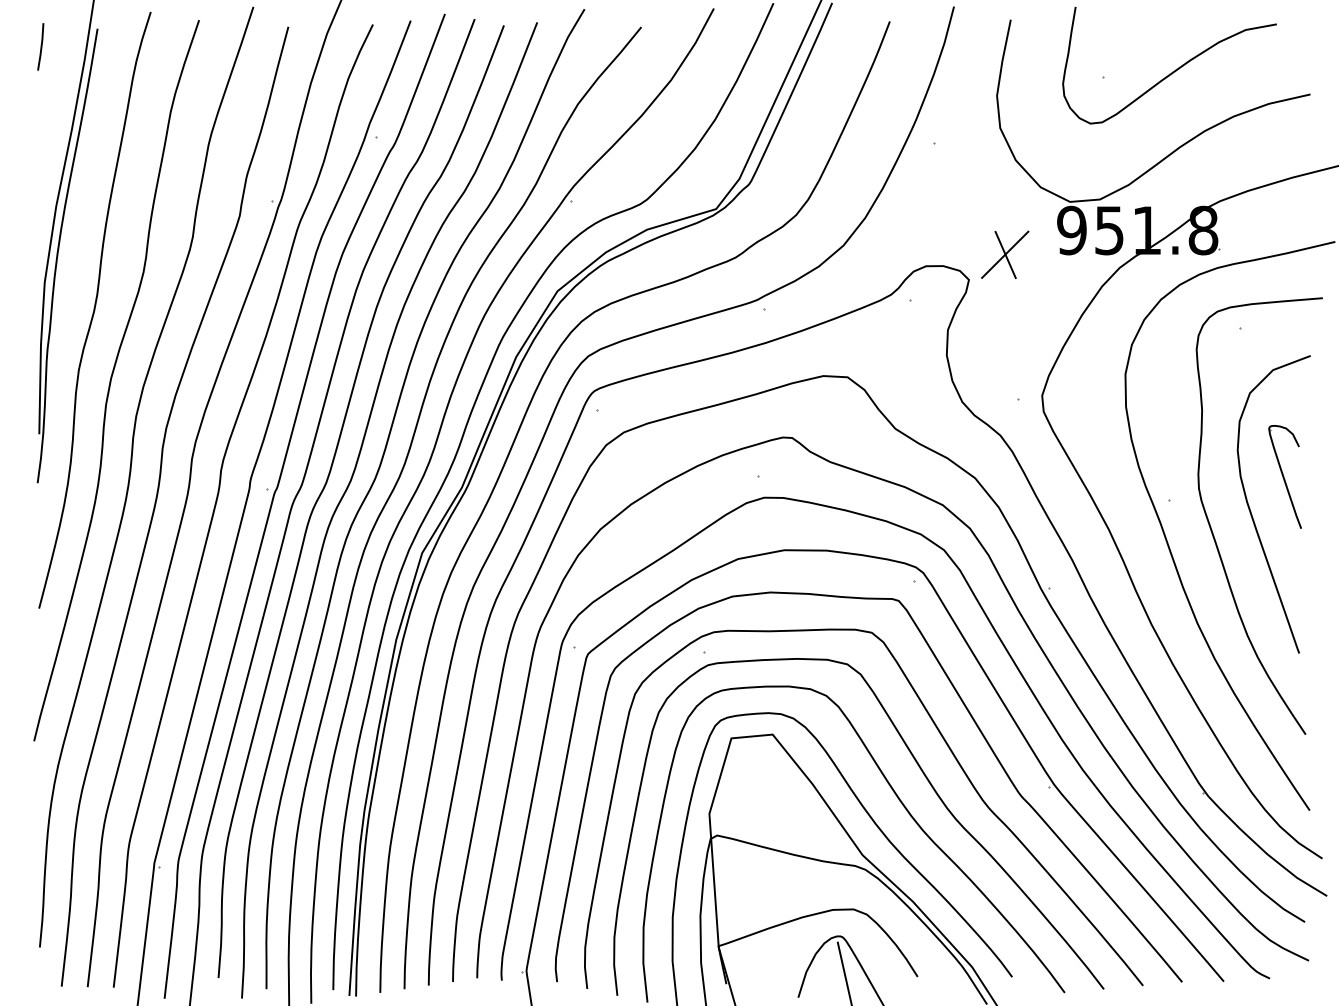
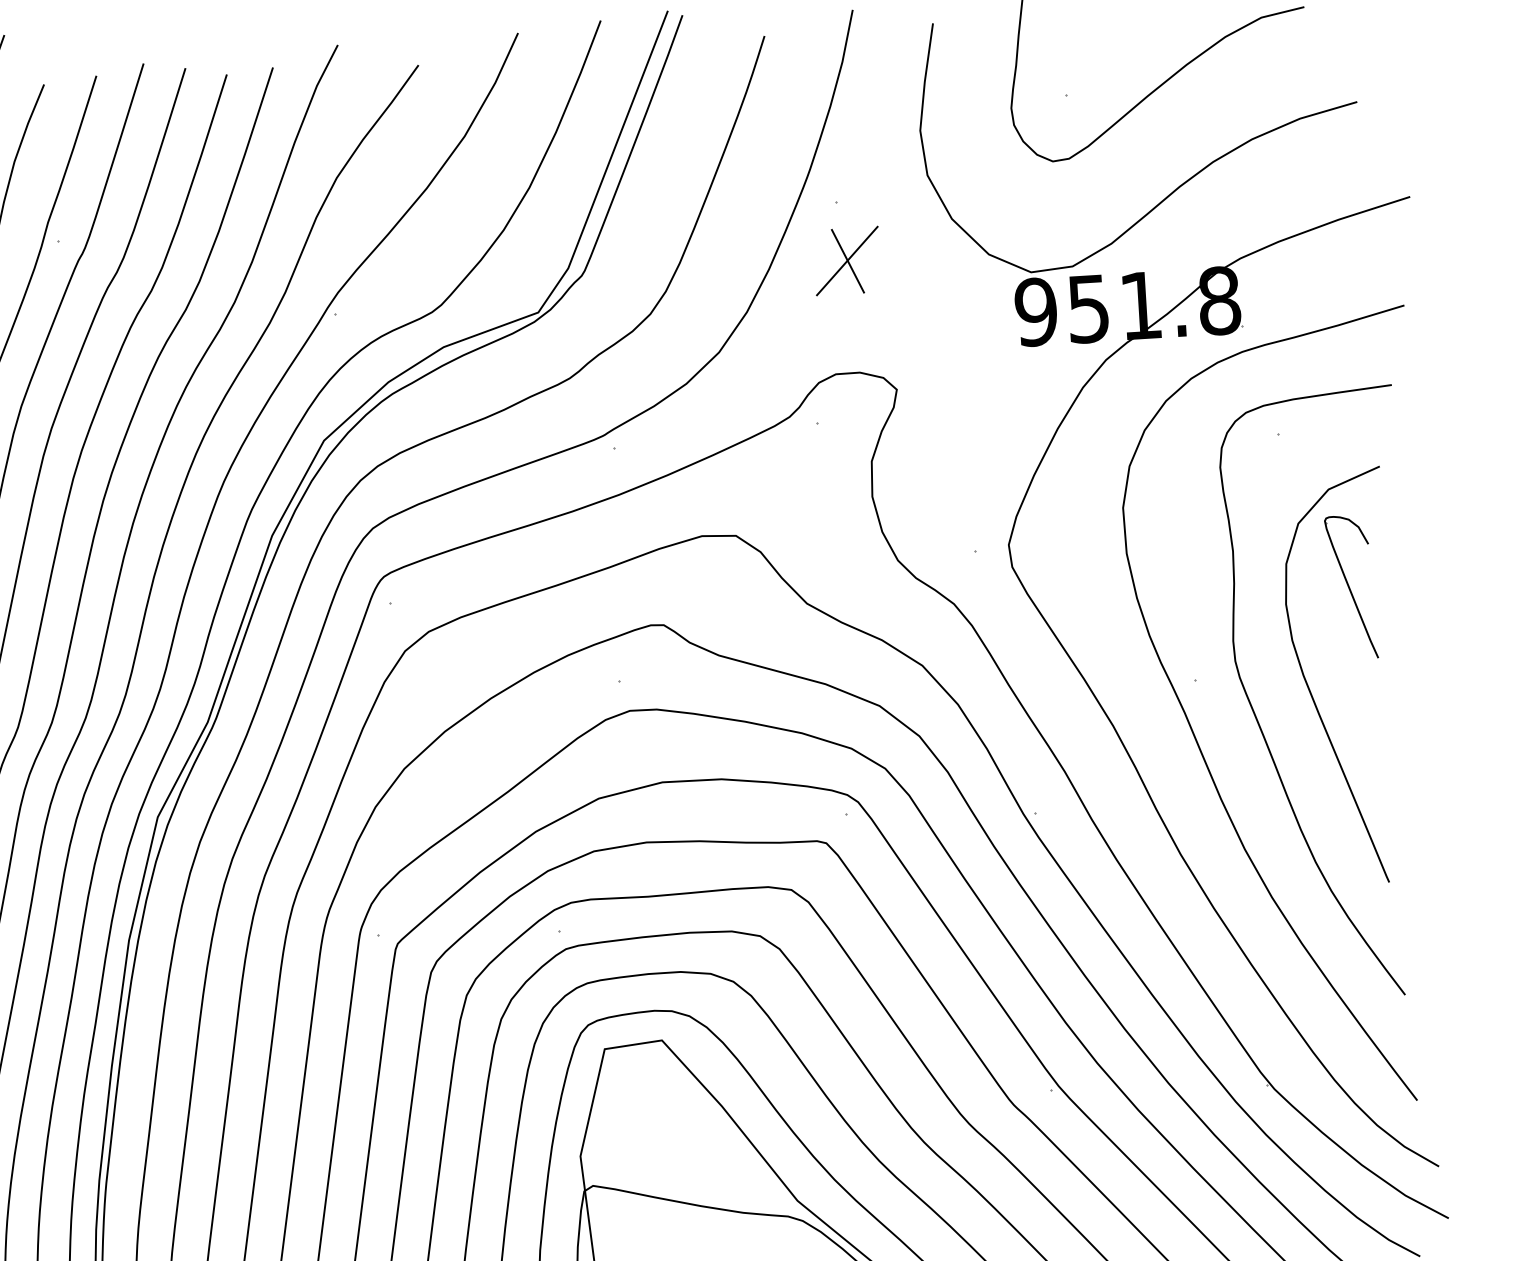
part: (1005, 254) -> (847, 260), moved
part: (1284, 476) -> (1350, 586), moved

